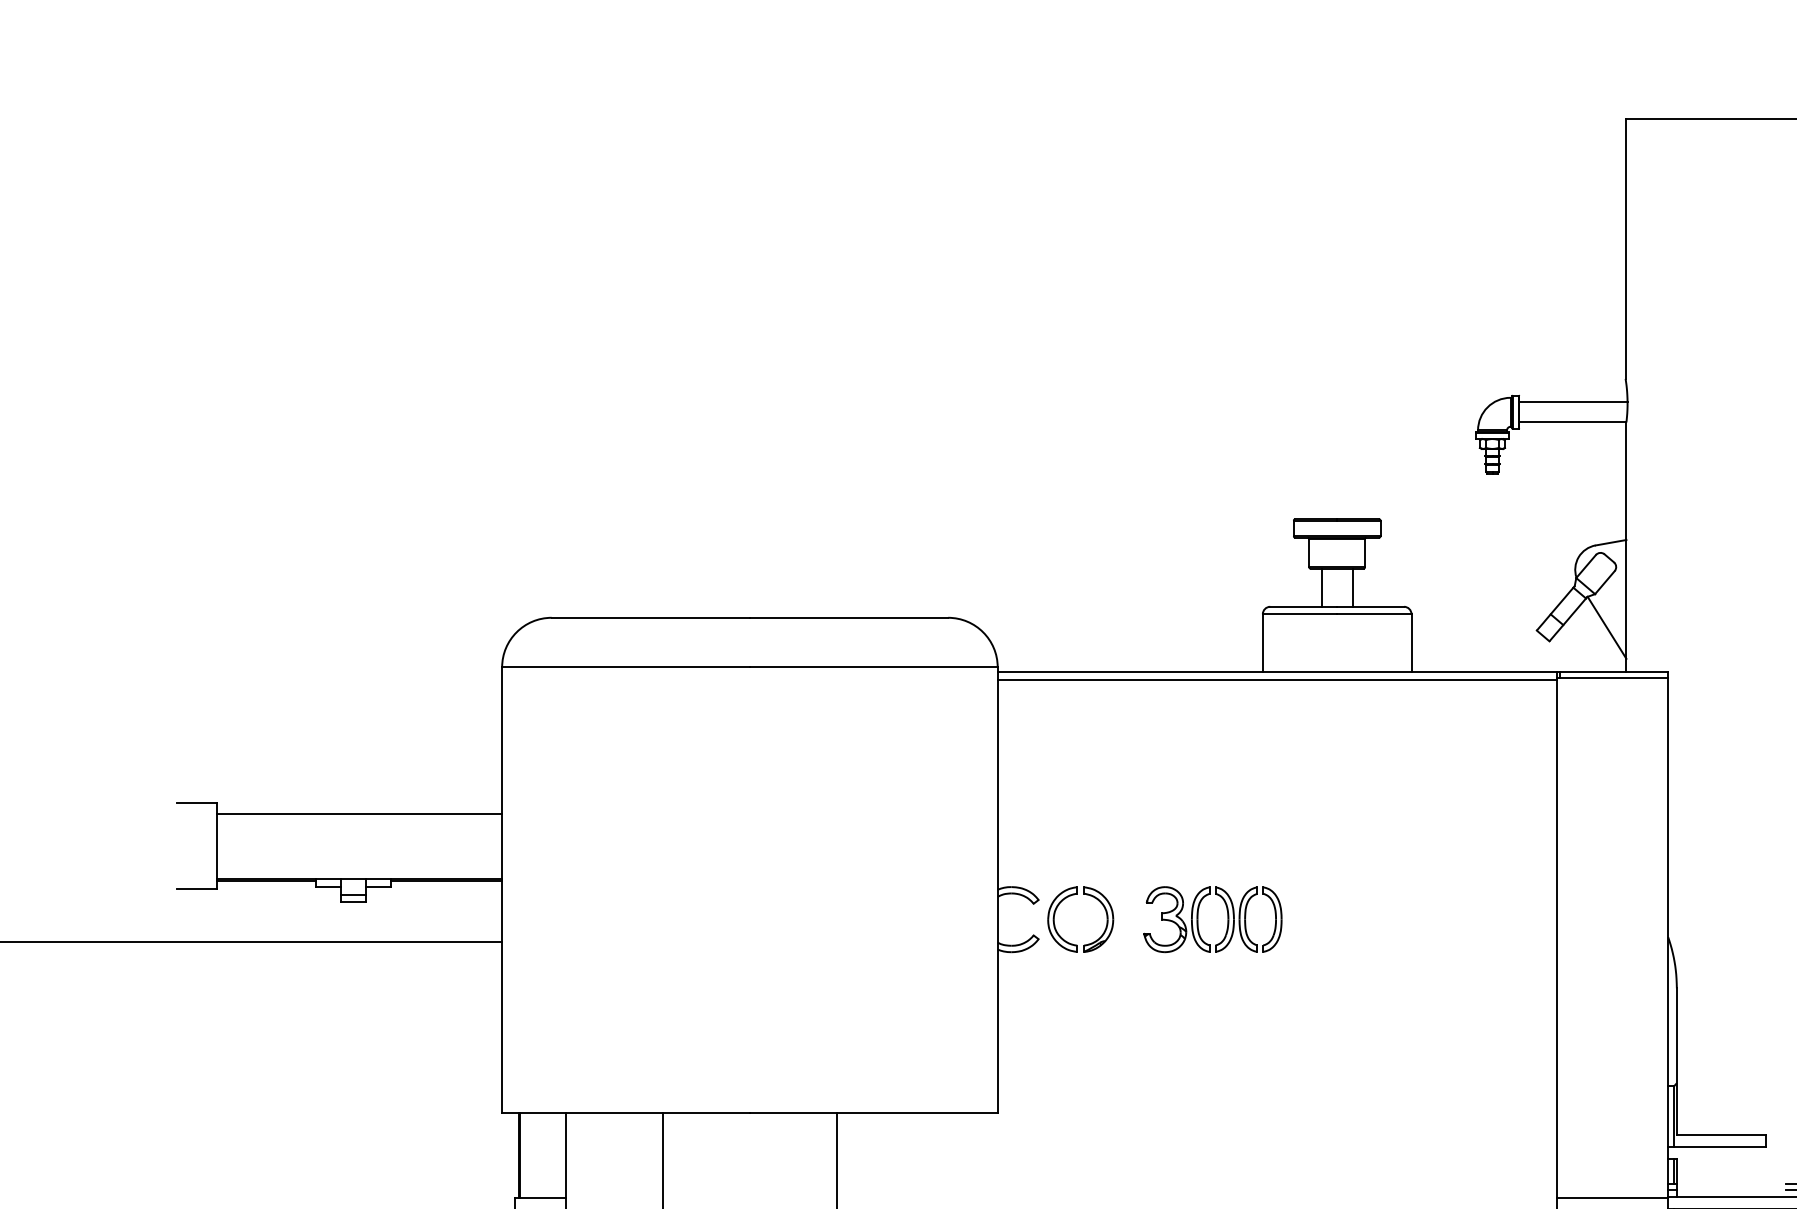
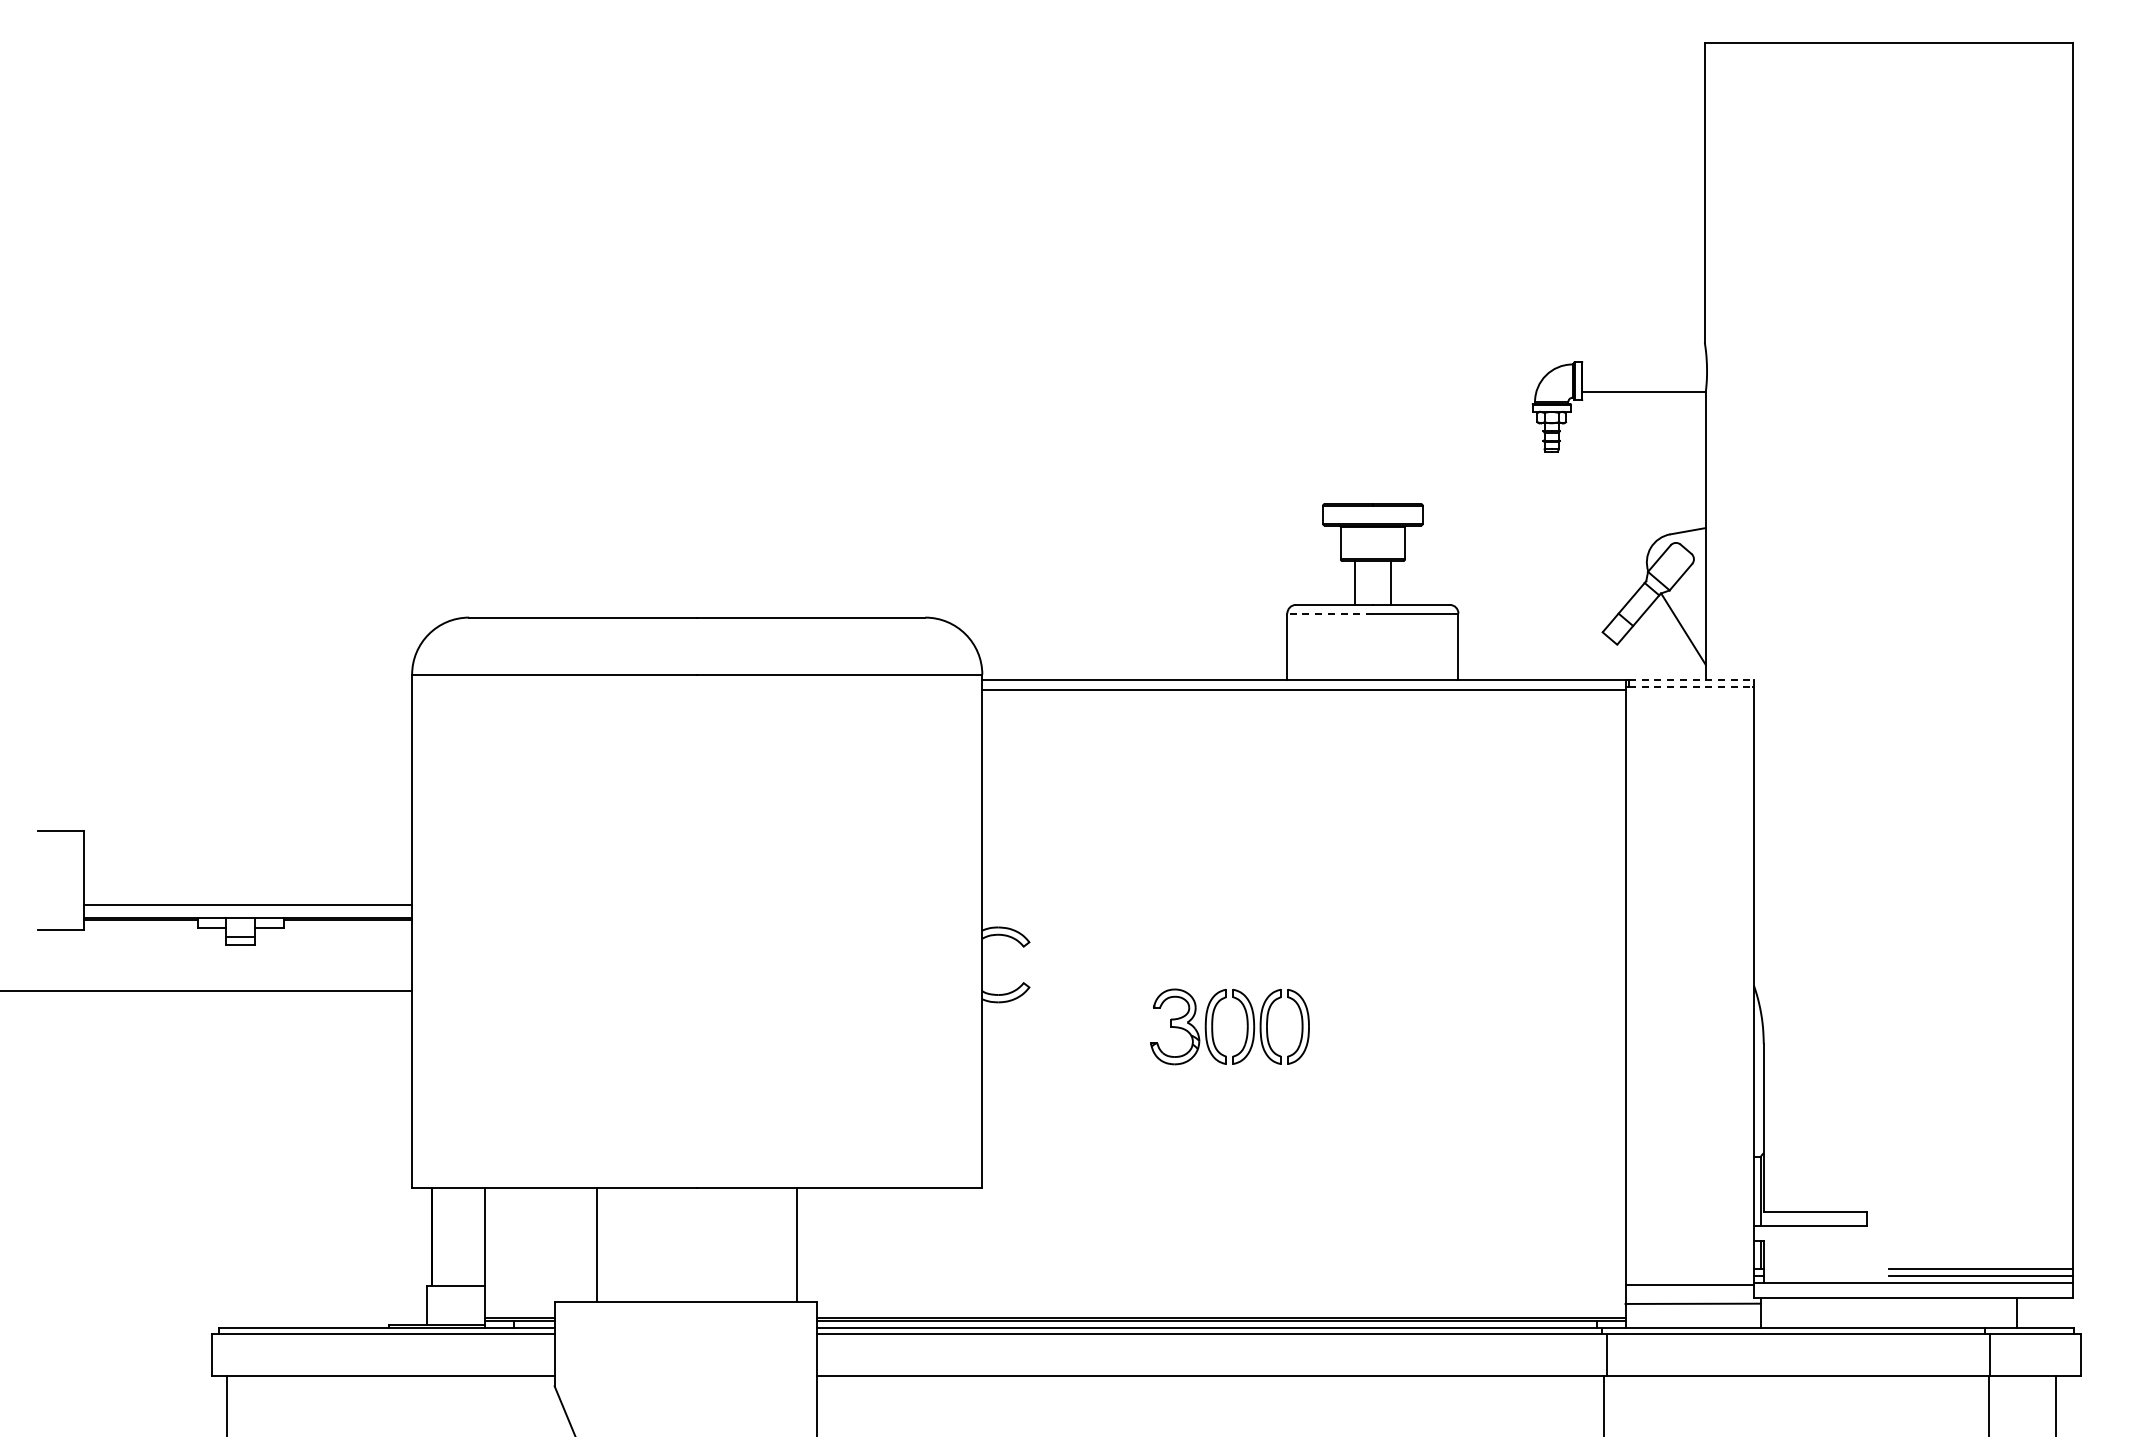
line: (1573, 402) -> (1644, 369), removed
line: (1300, 614) -> (1330, 613), solid -> dashed
line: (1614, 671) -> (1691, 679), solid -> dashed
line: (1614, 677) -> (1691, 686), solid -> dashed
line: (359, 813) -> (247, 904), moved
part: (1076, 894) -> (1072, 936), removed
part: (1198, 919) -> (1213, 1026), moved

